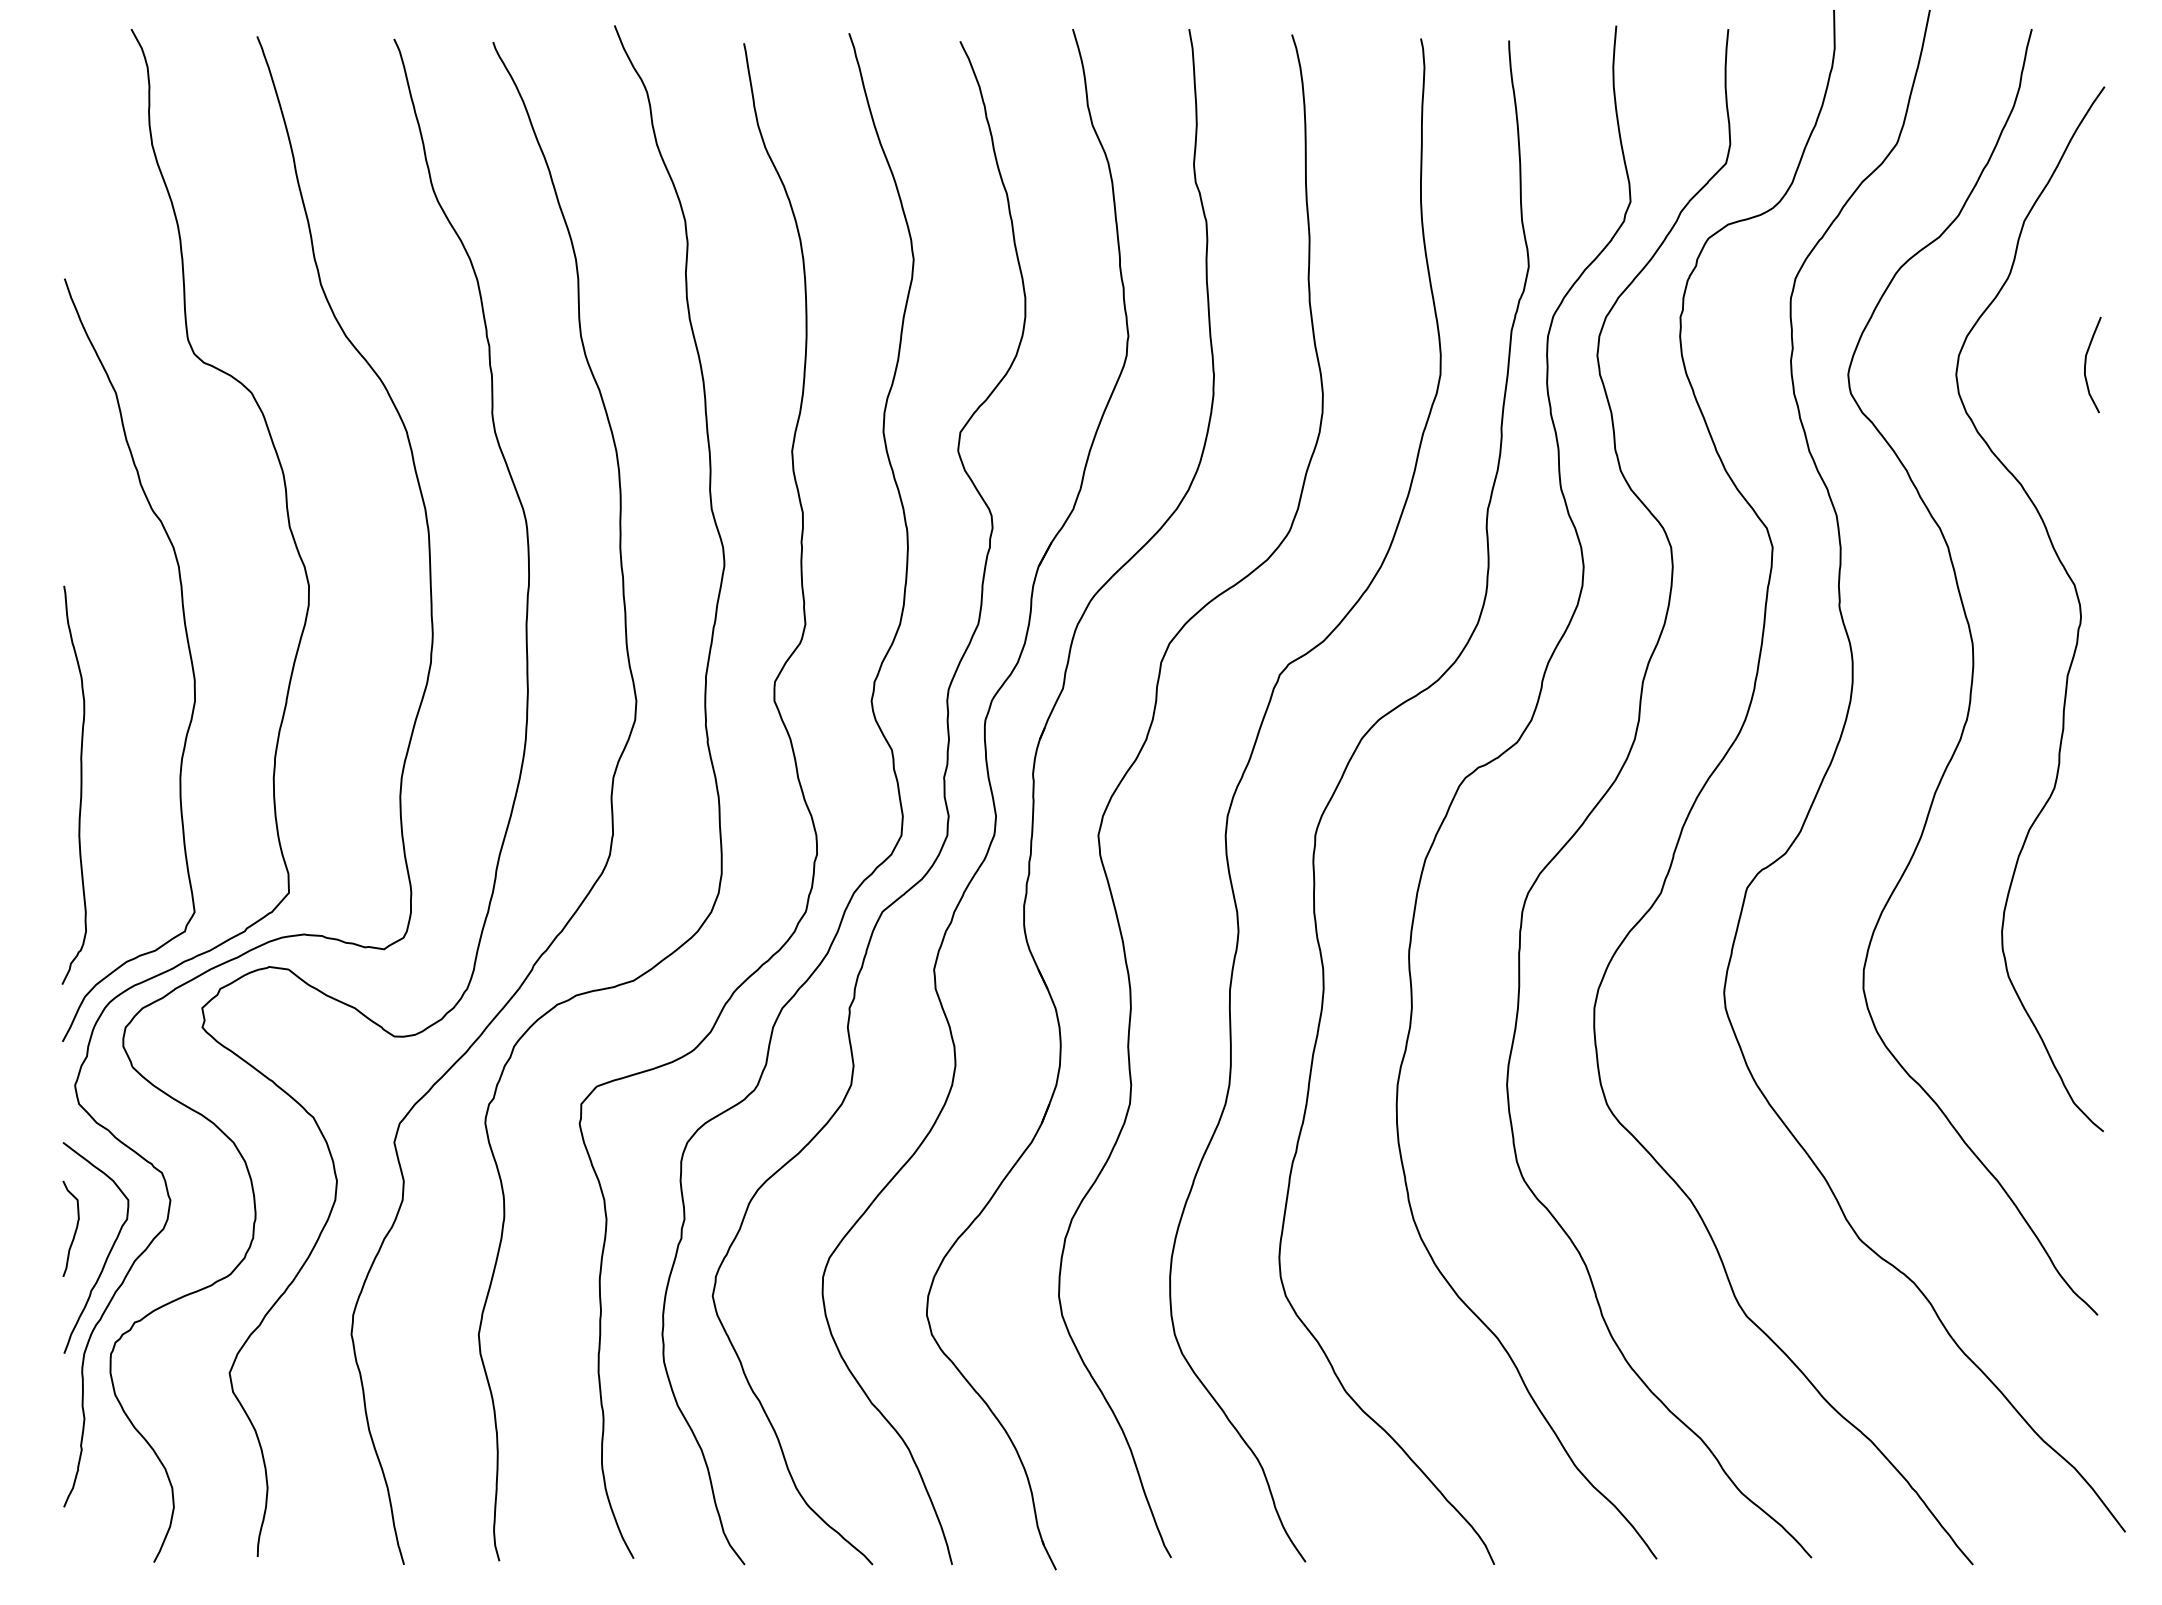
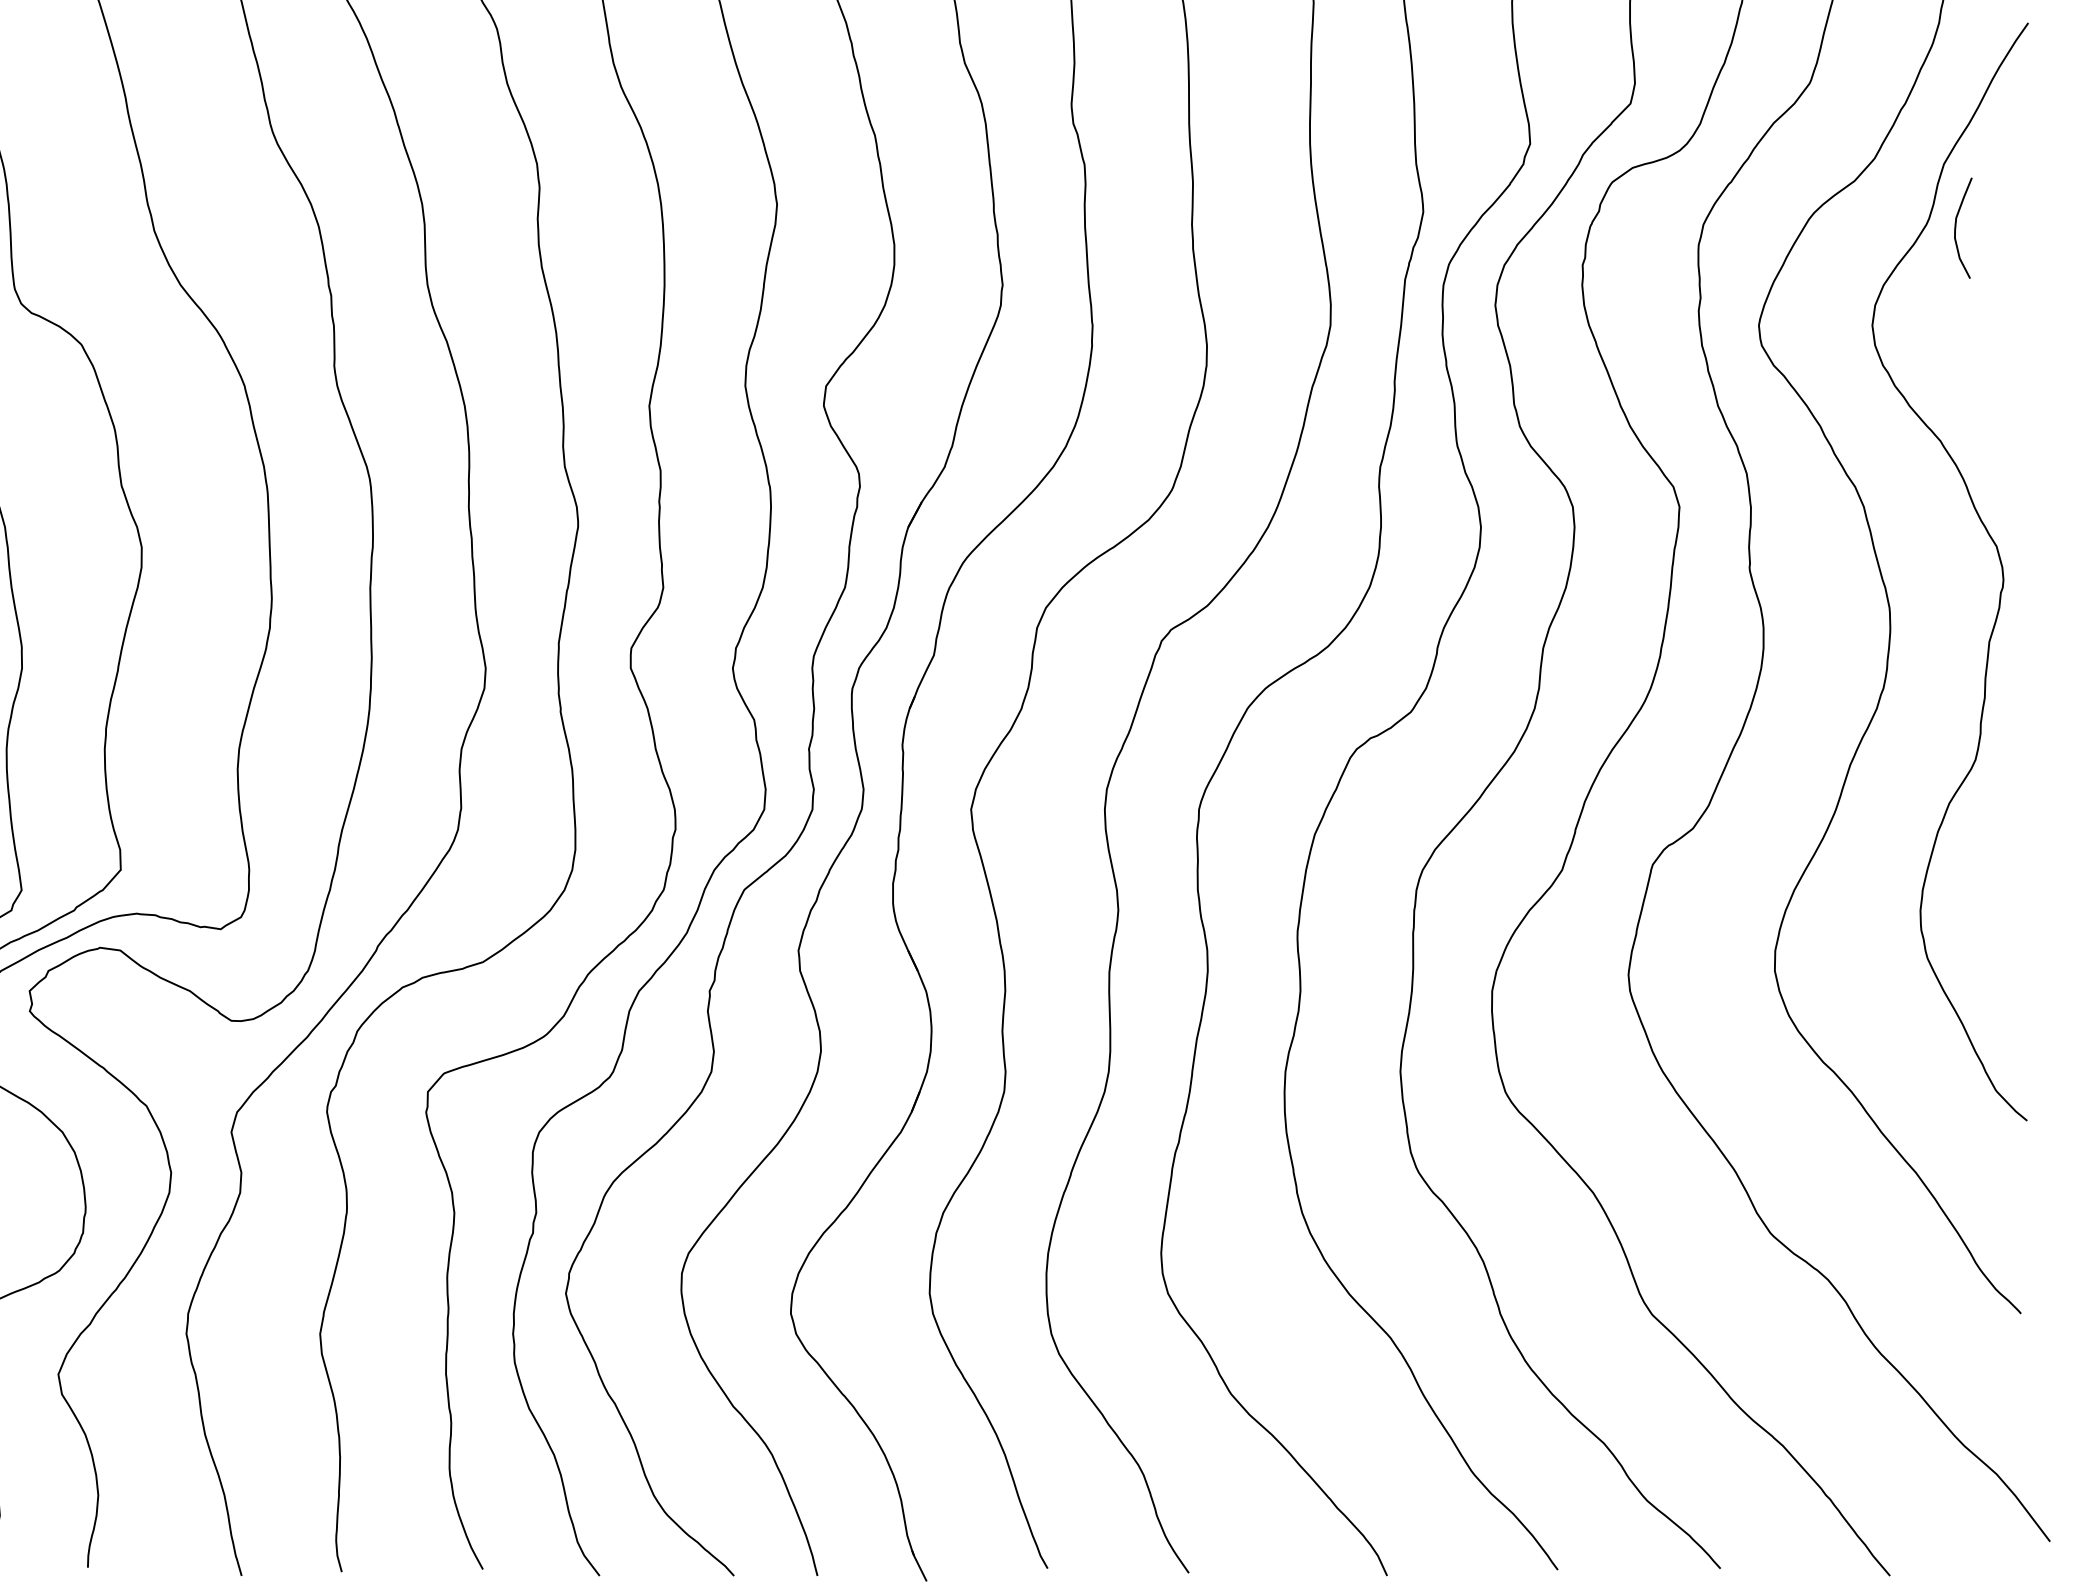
curve: (2086, 364) -> (1956, 227), moved

